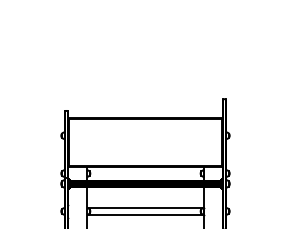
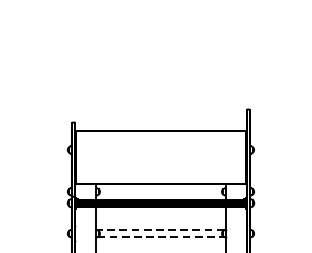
line: (145, 208) -> (160, 230), solid -> dashed
line: (146, 214) -> (162, 237), solid -> dashed

